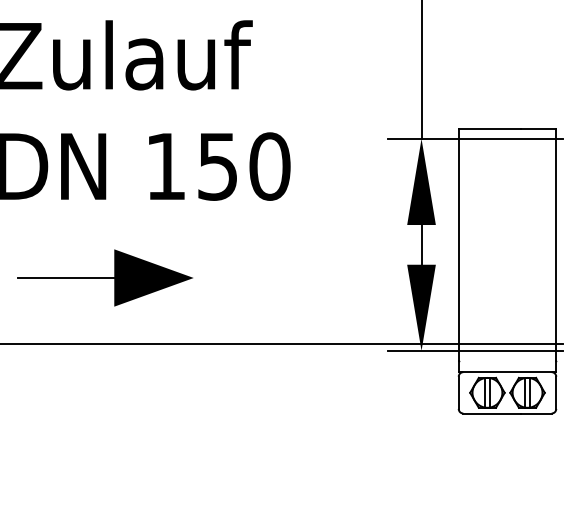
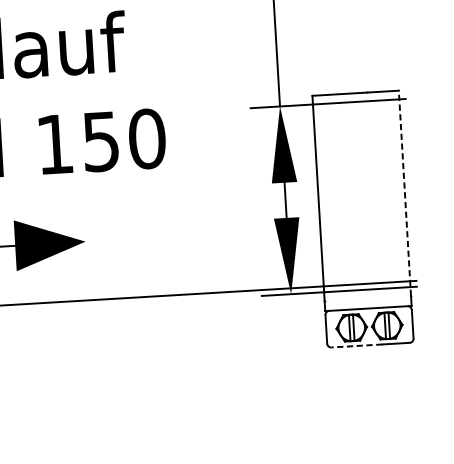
line: (556, 244) -> (405, 192), solid -> dashed
line: (492, 413) -> (357, 345), solid -> dashed

